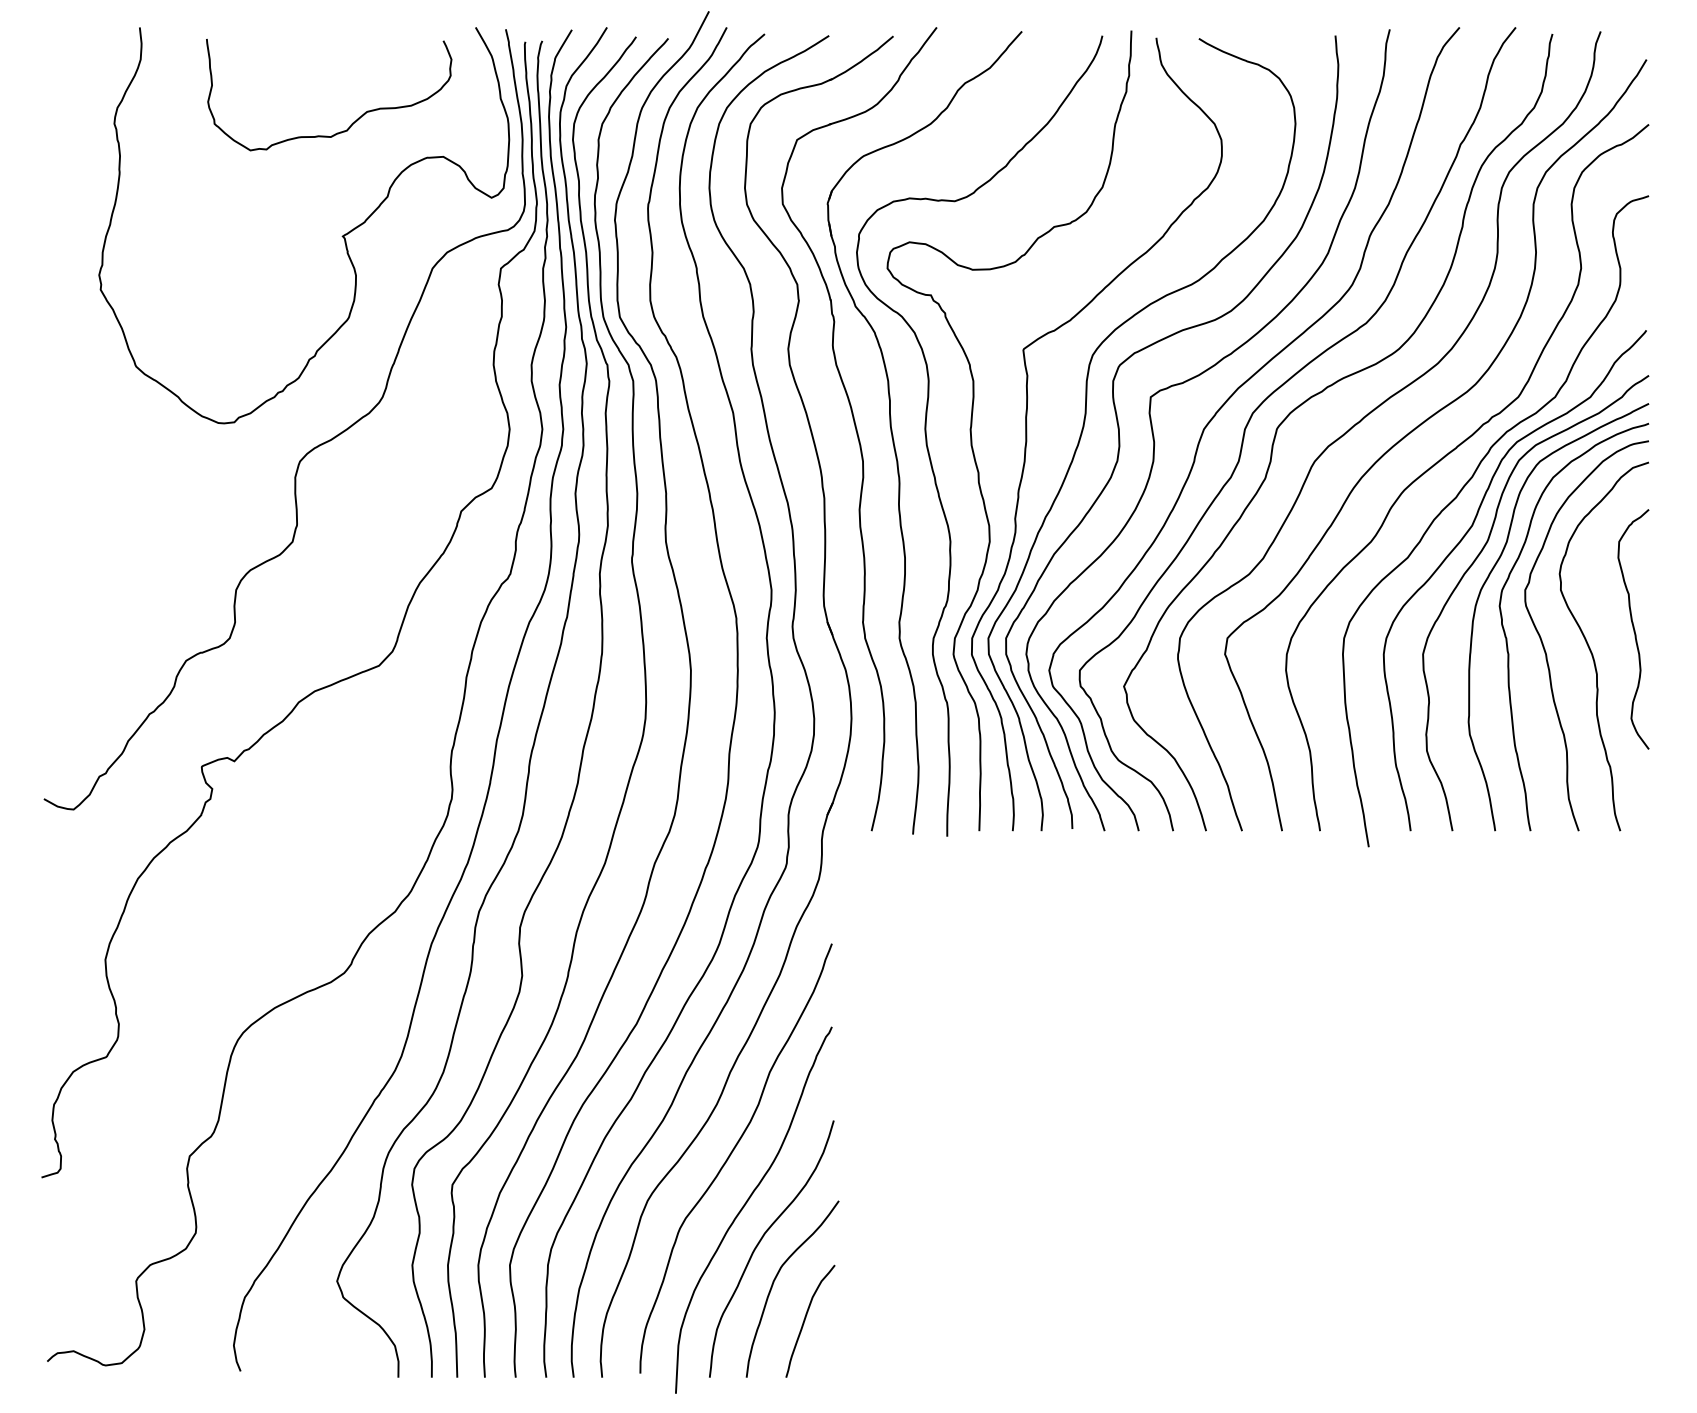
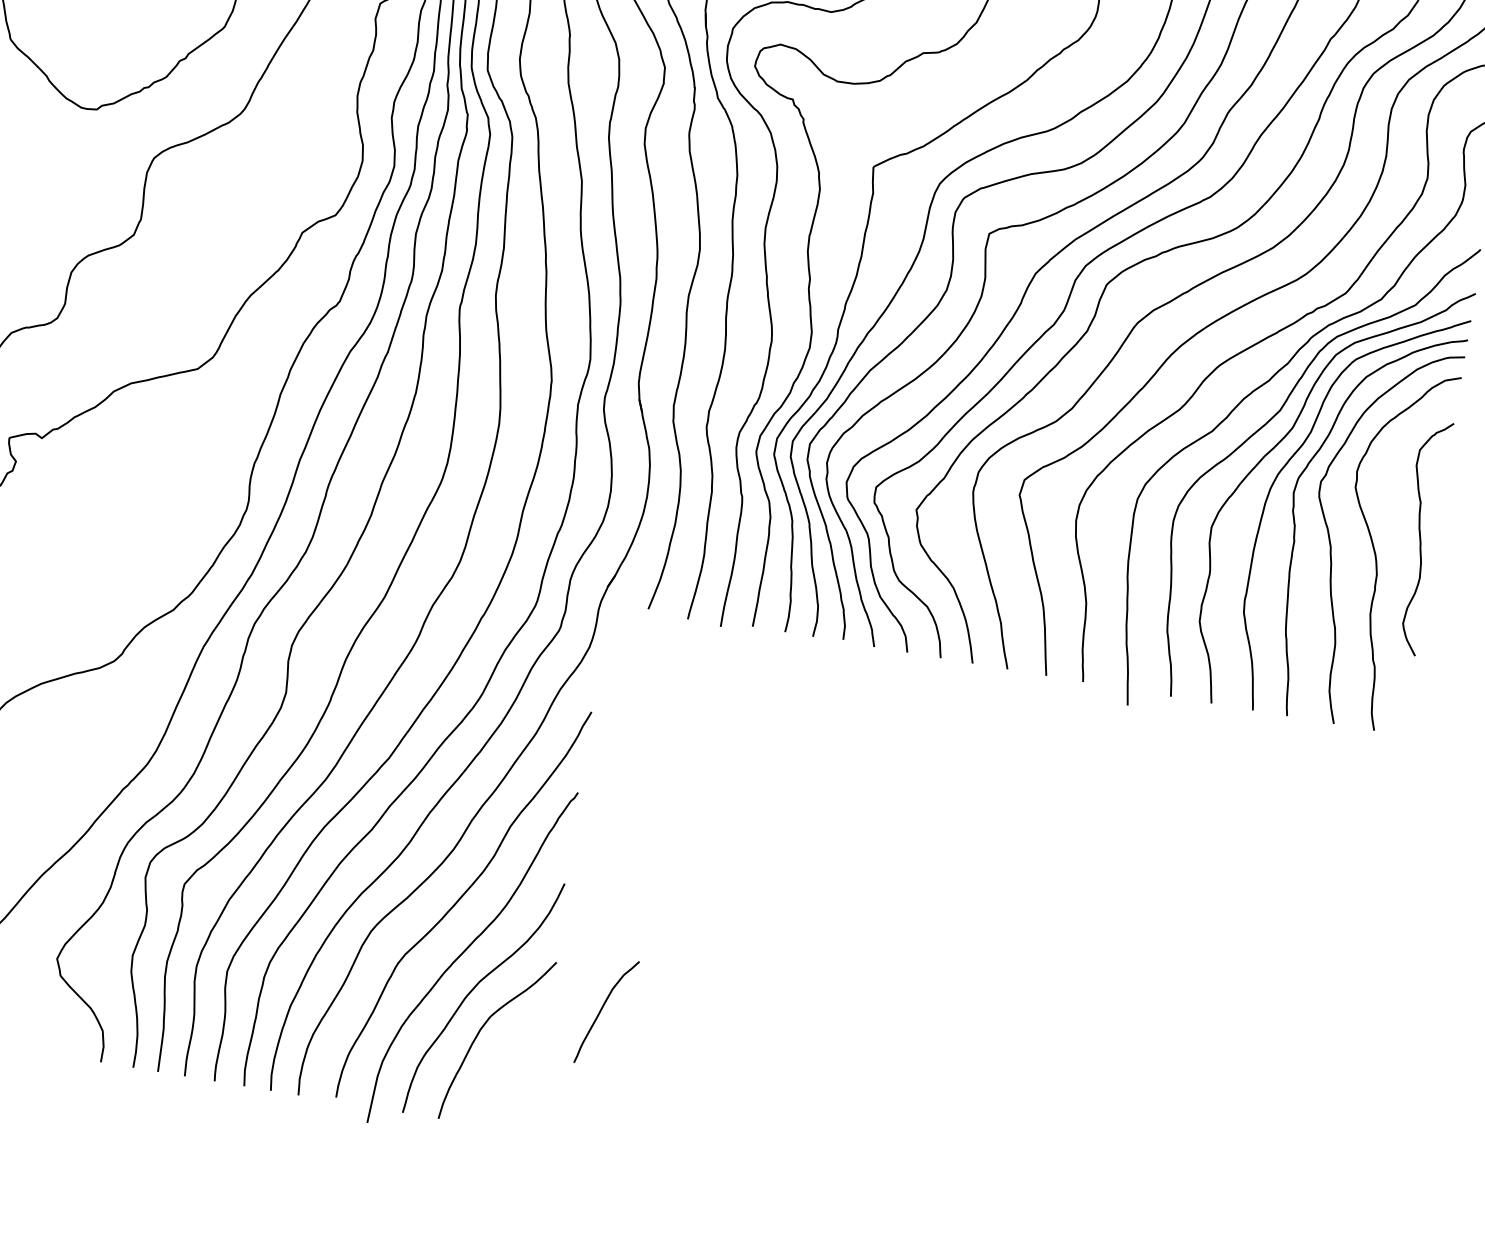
curve: (806, 1317) -> (603, 1007), moved

